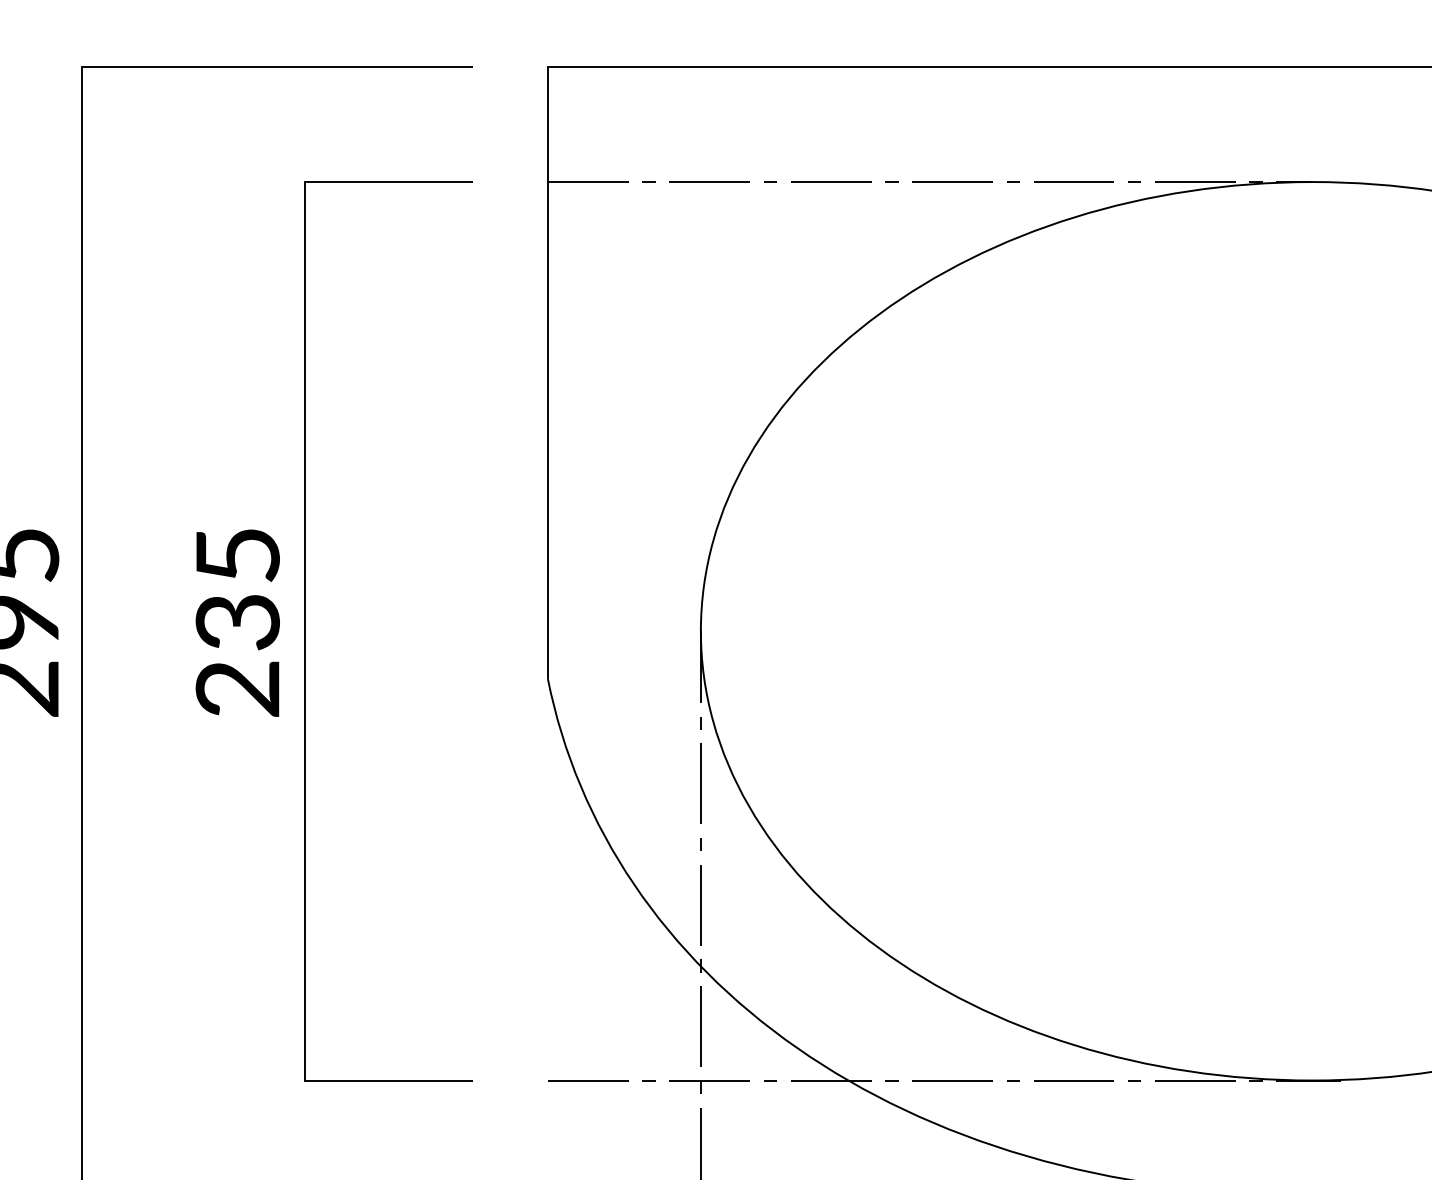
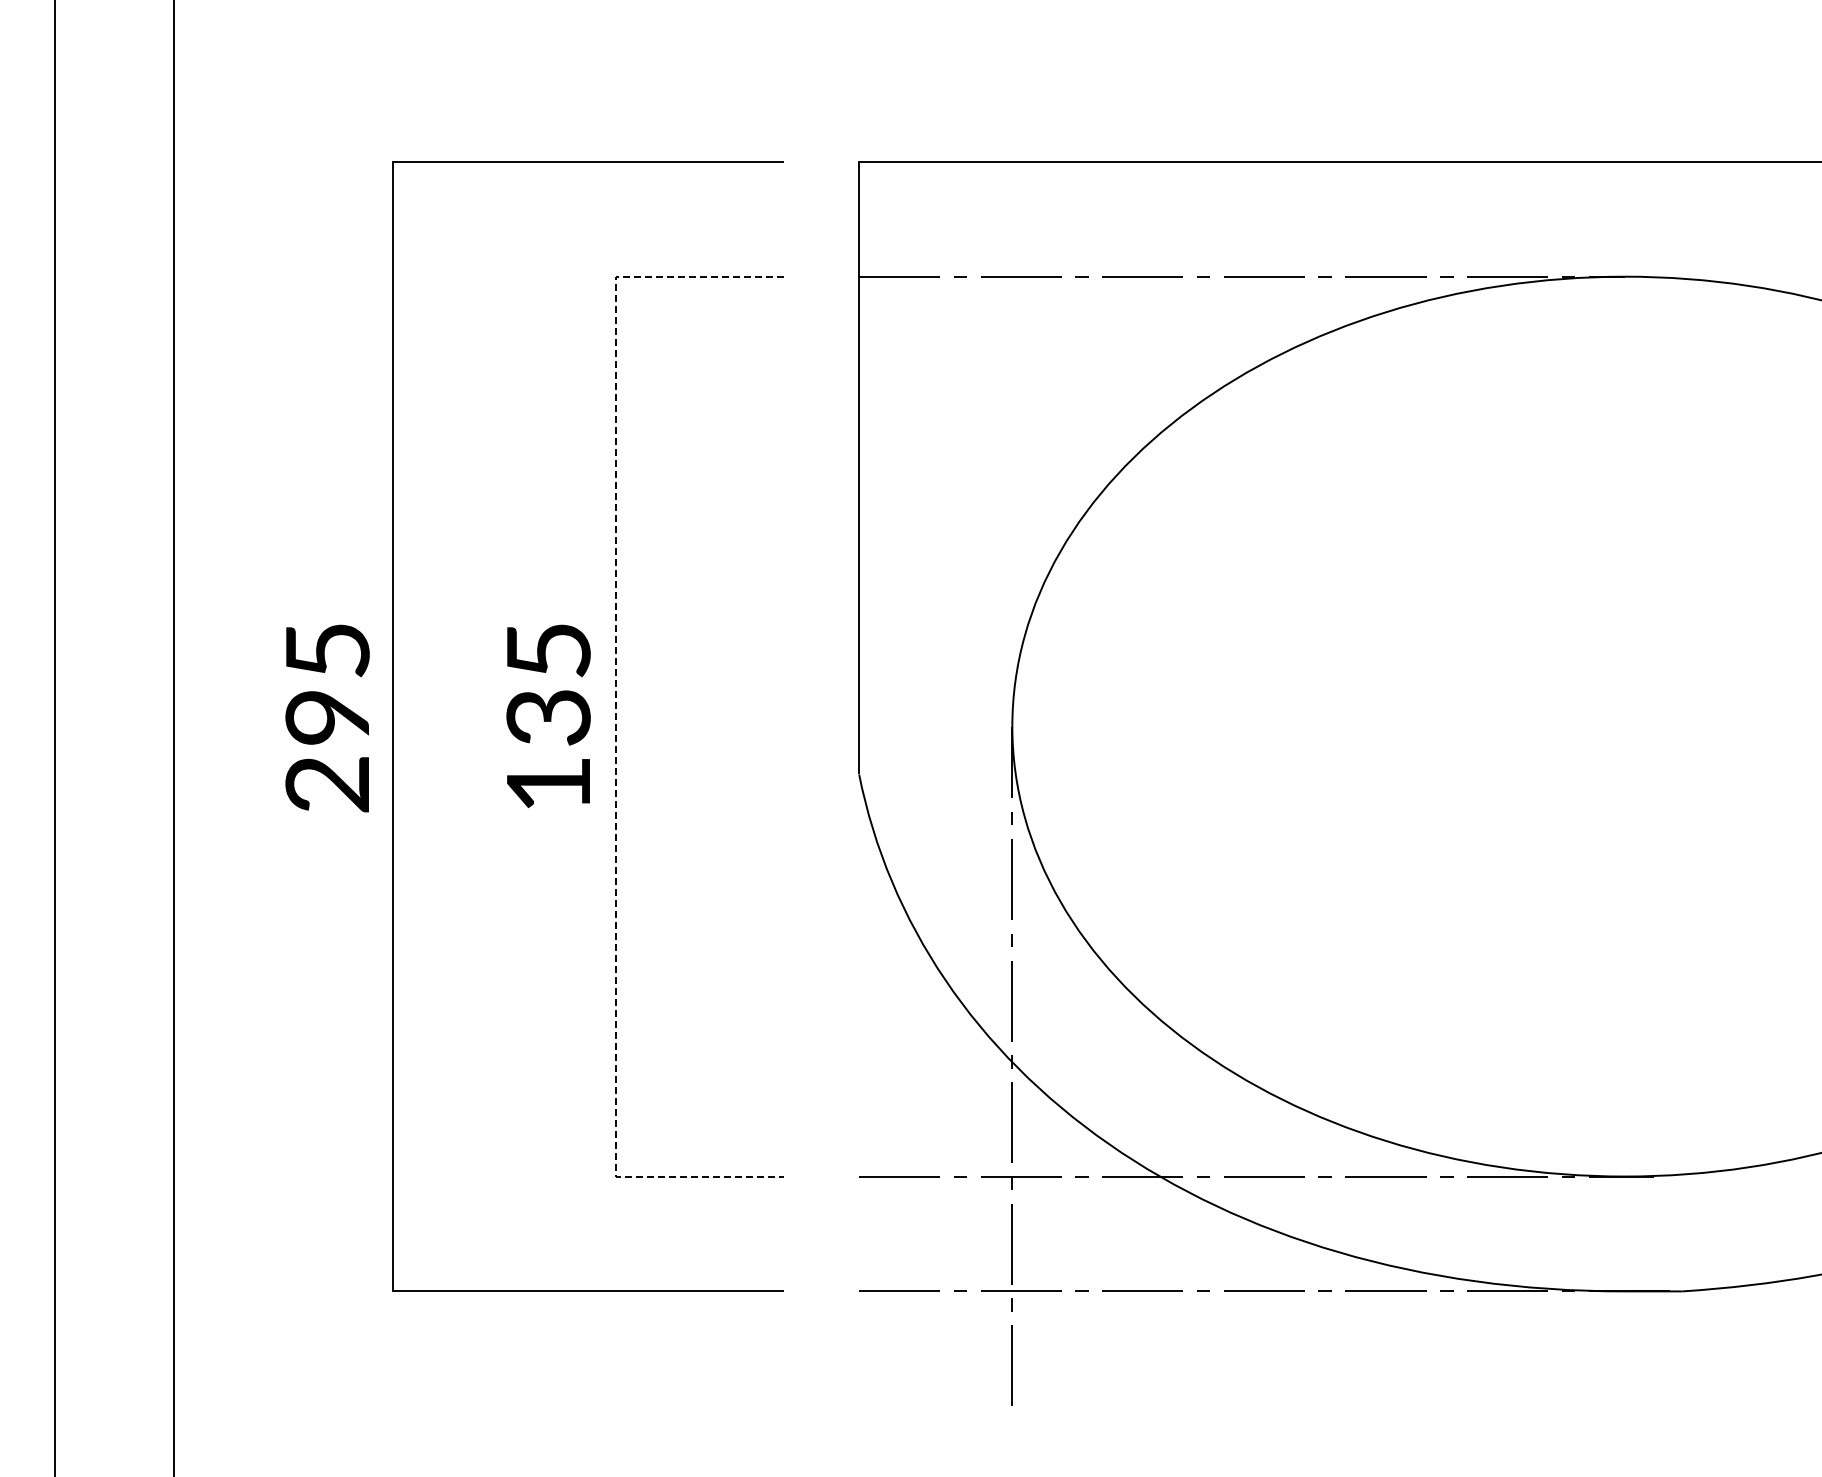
line: (304, 631) -> (615, 726), solid -> dashed
text: (236, 689) -> (547, 784), 235 -> 135

